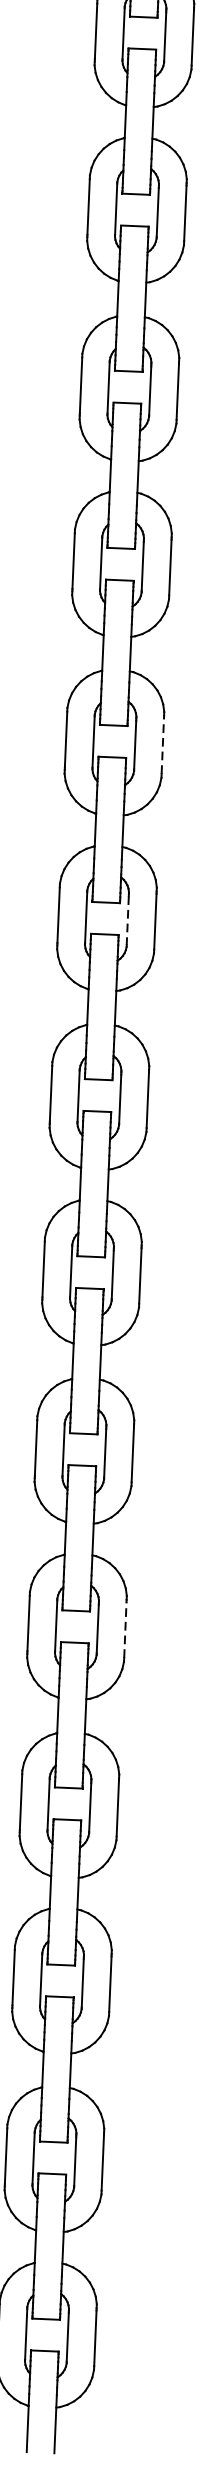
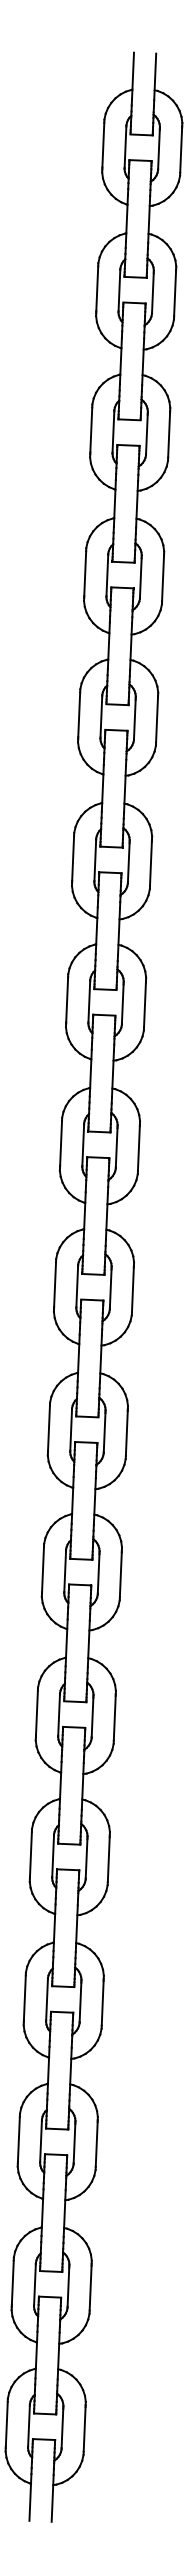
line: (162, 745) -> (138, 1148), dashed -> solid
line: (127, 921) -> (110, 1289), dashed -> solid
line: (125, 1629) -> (108, 1859), dashed -> solid

